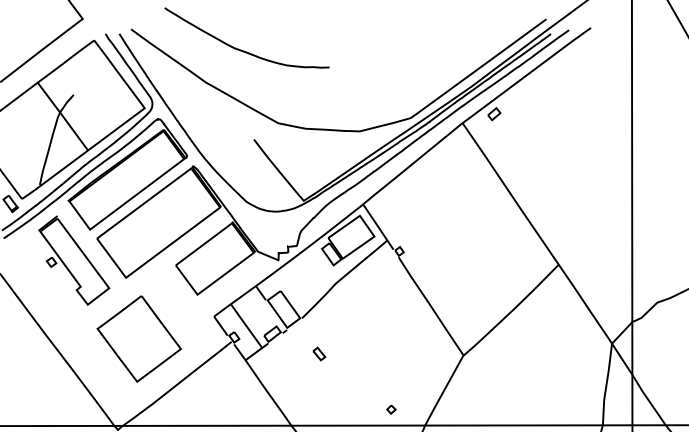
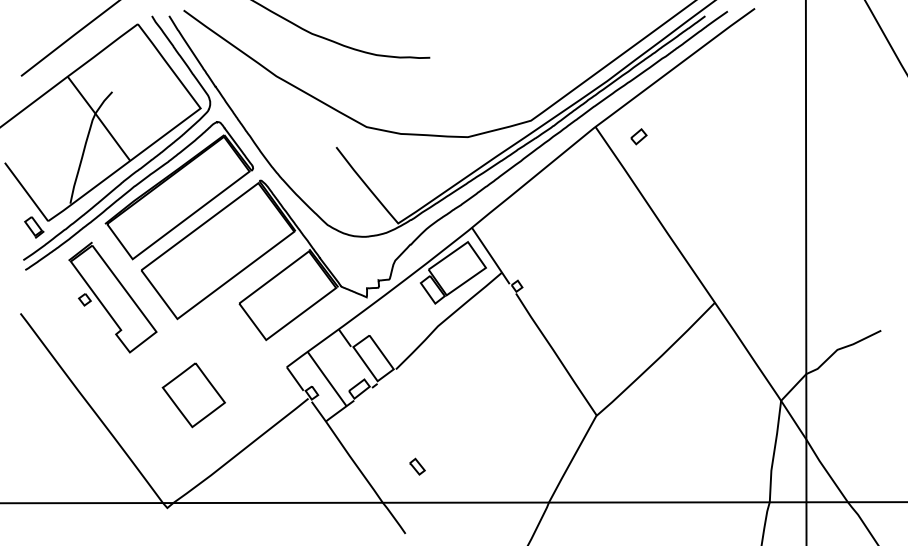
part: (494, 113) -> (638, 136), moved
part: (138, 339) -> (193, 395), size x0.6
part: (319, 353) -> (417, 466), moved
part: (390, 409) -> (506, 482), removed

